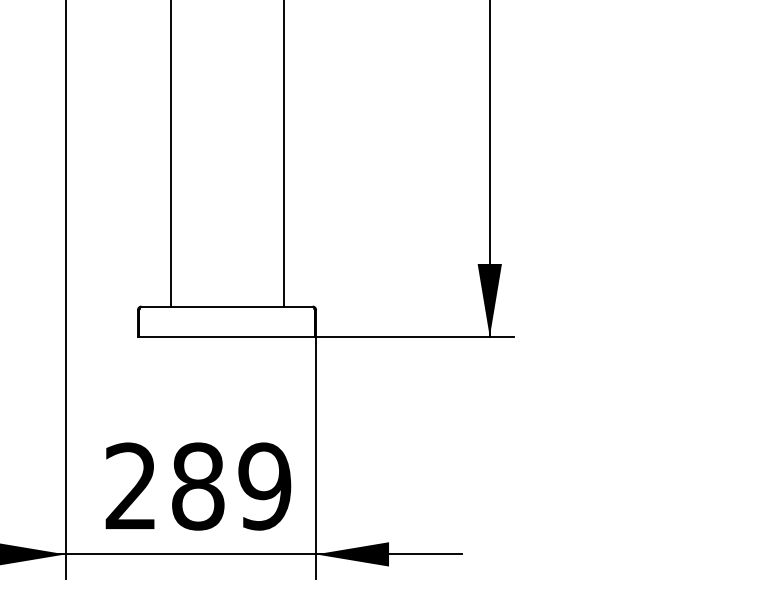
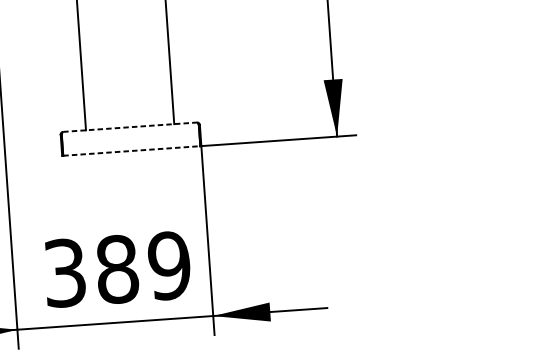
line: (227, 306) -> (130, 127), solid -> dashed
line: (227, 336) -> (132, 150), solid -> dashed
text: (130, 486) -> (64, 273), 289 -> 389

